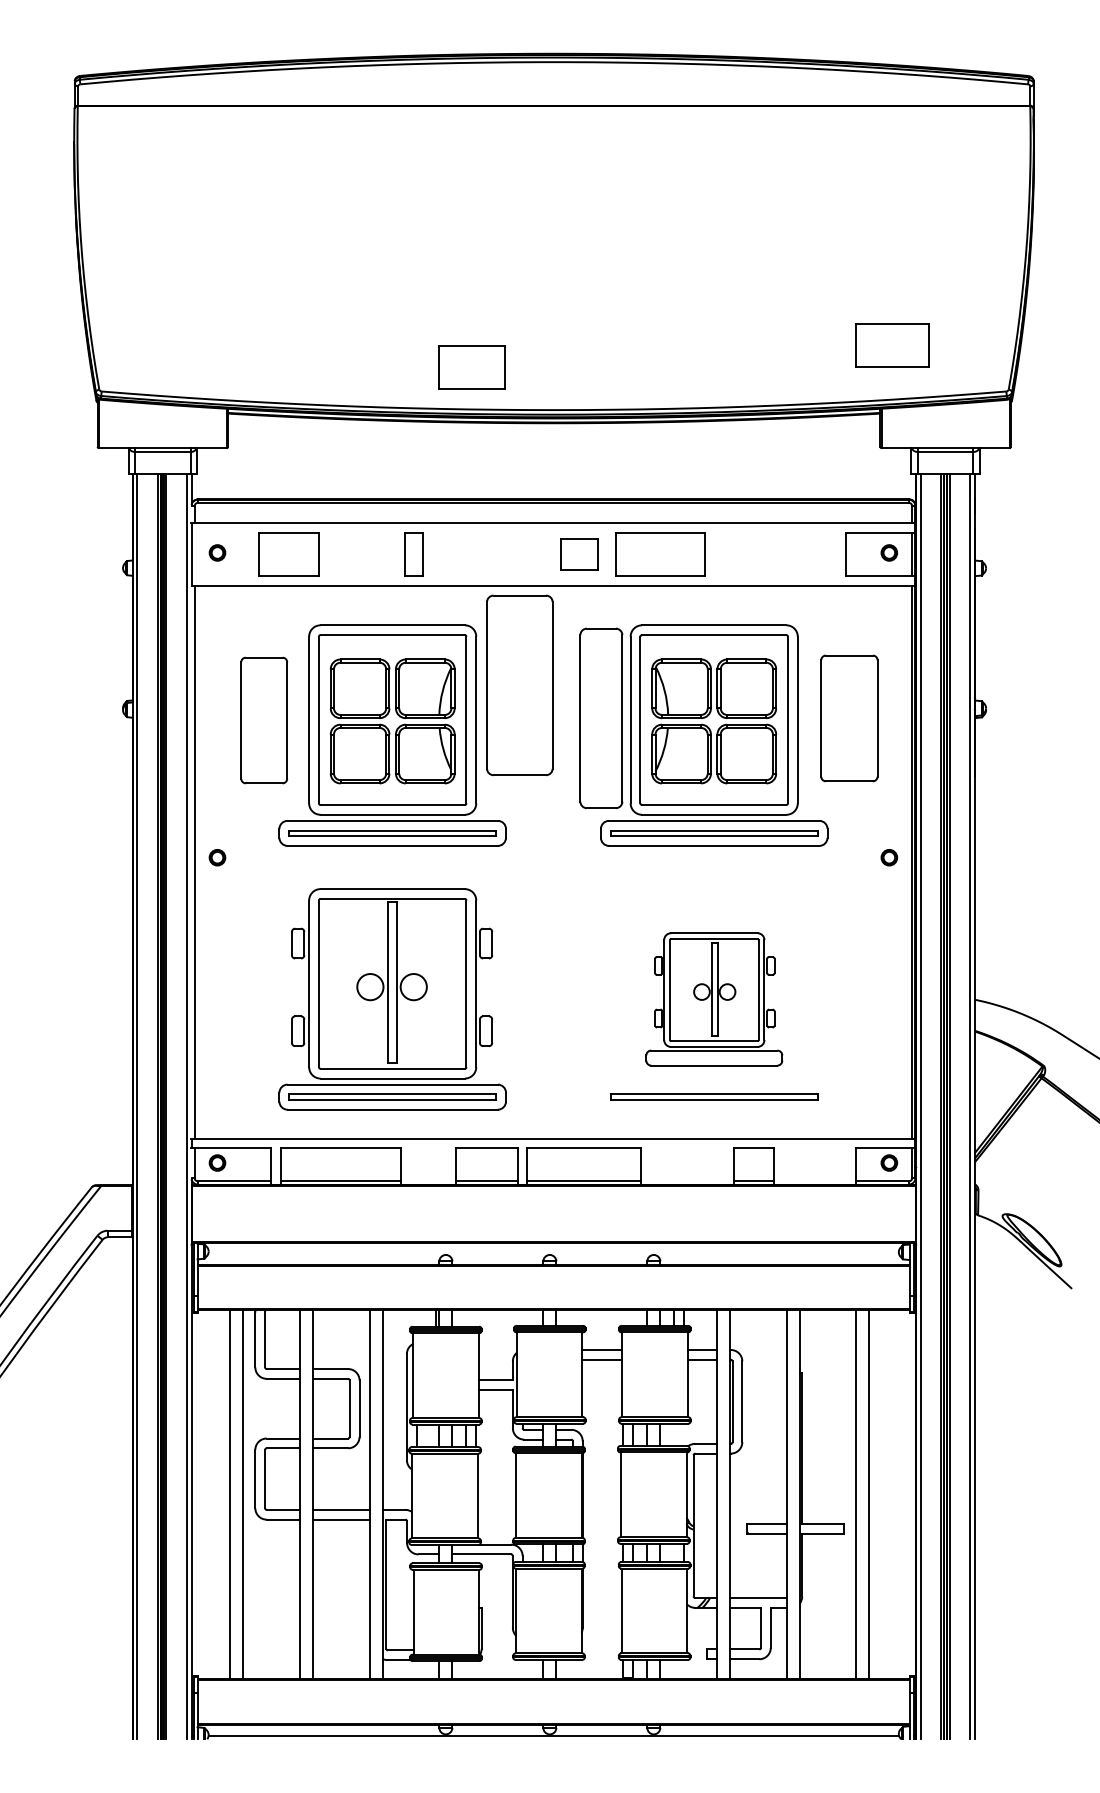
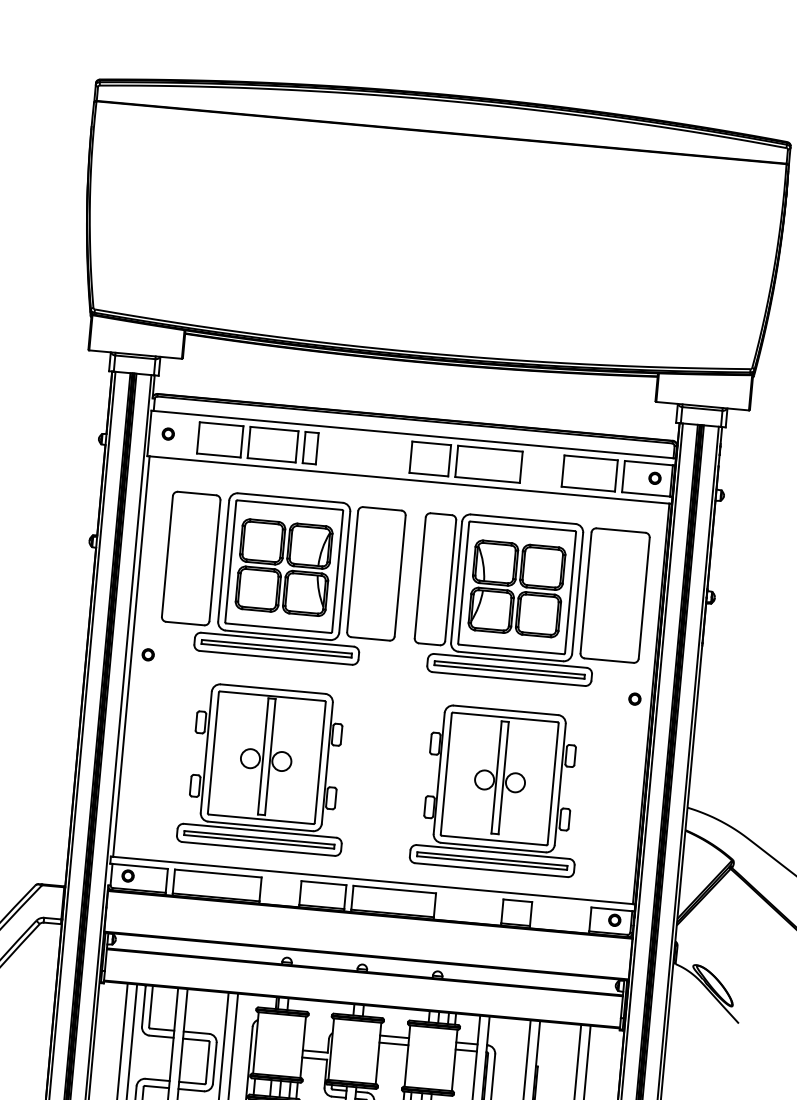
part: (892, 345) -> (589, 473), moved
part: (471, 367) -> (272, 444), moved
part: (579, 554) -> (430, 459), size x1.43
part: (519, 684) -> (376, 573), moved
part: (849, 718) -> (615, 595), size x1.43
part: (263, 720) -> (190, 558), size x1.43
part: (714, 999) -> (498, 790), size x1.67

